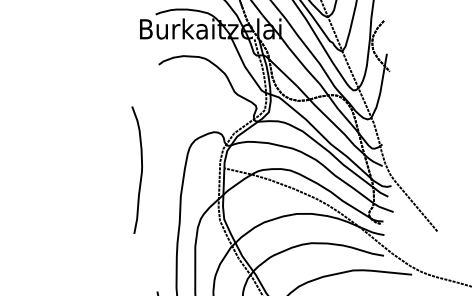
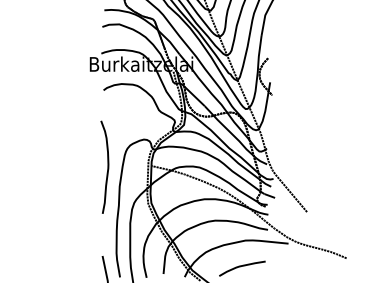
curve: (140, 169) -> (107, 166), moved

